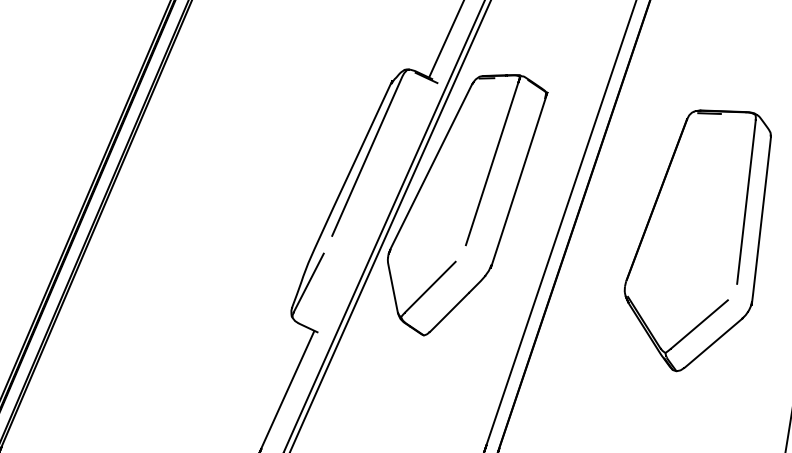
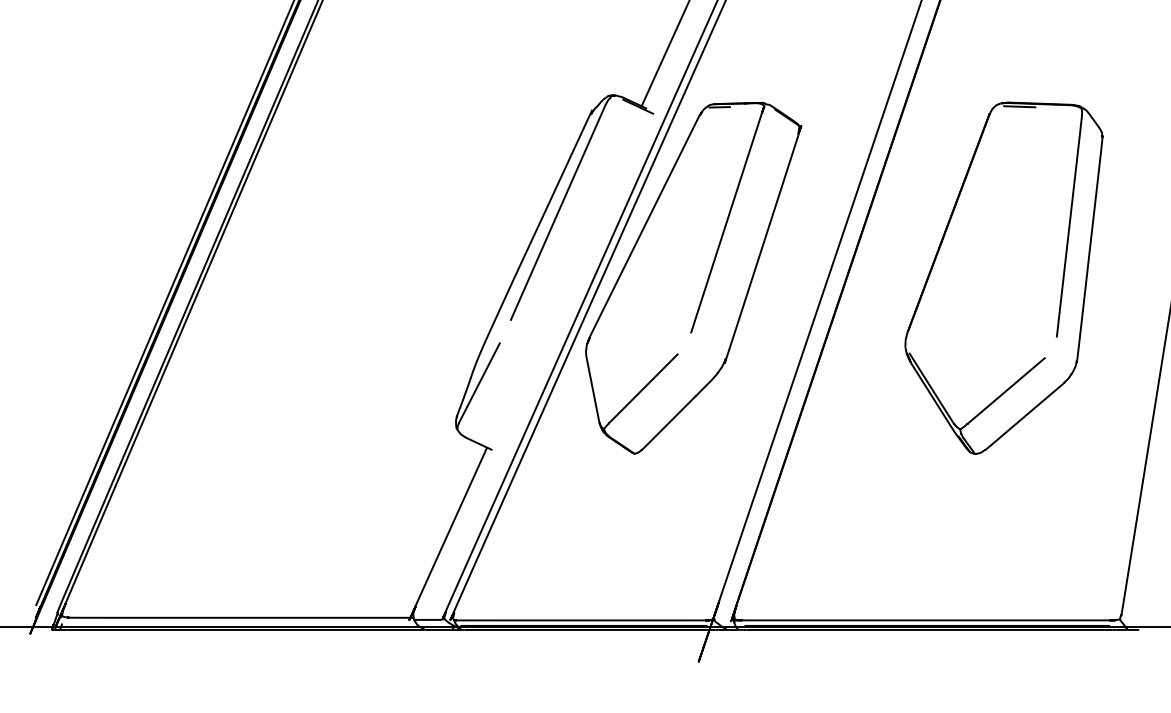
part: (697, 240) -> (1003, 277), moved

